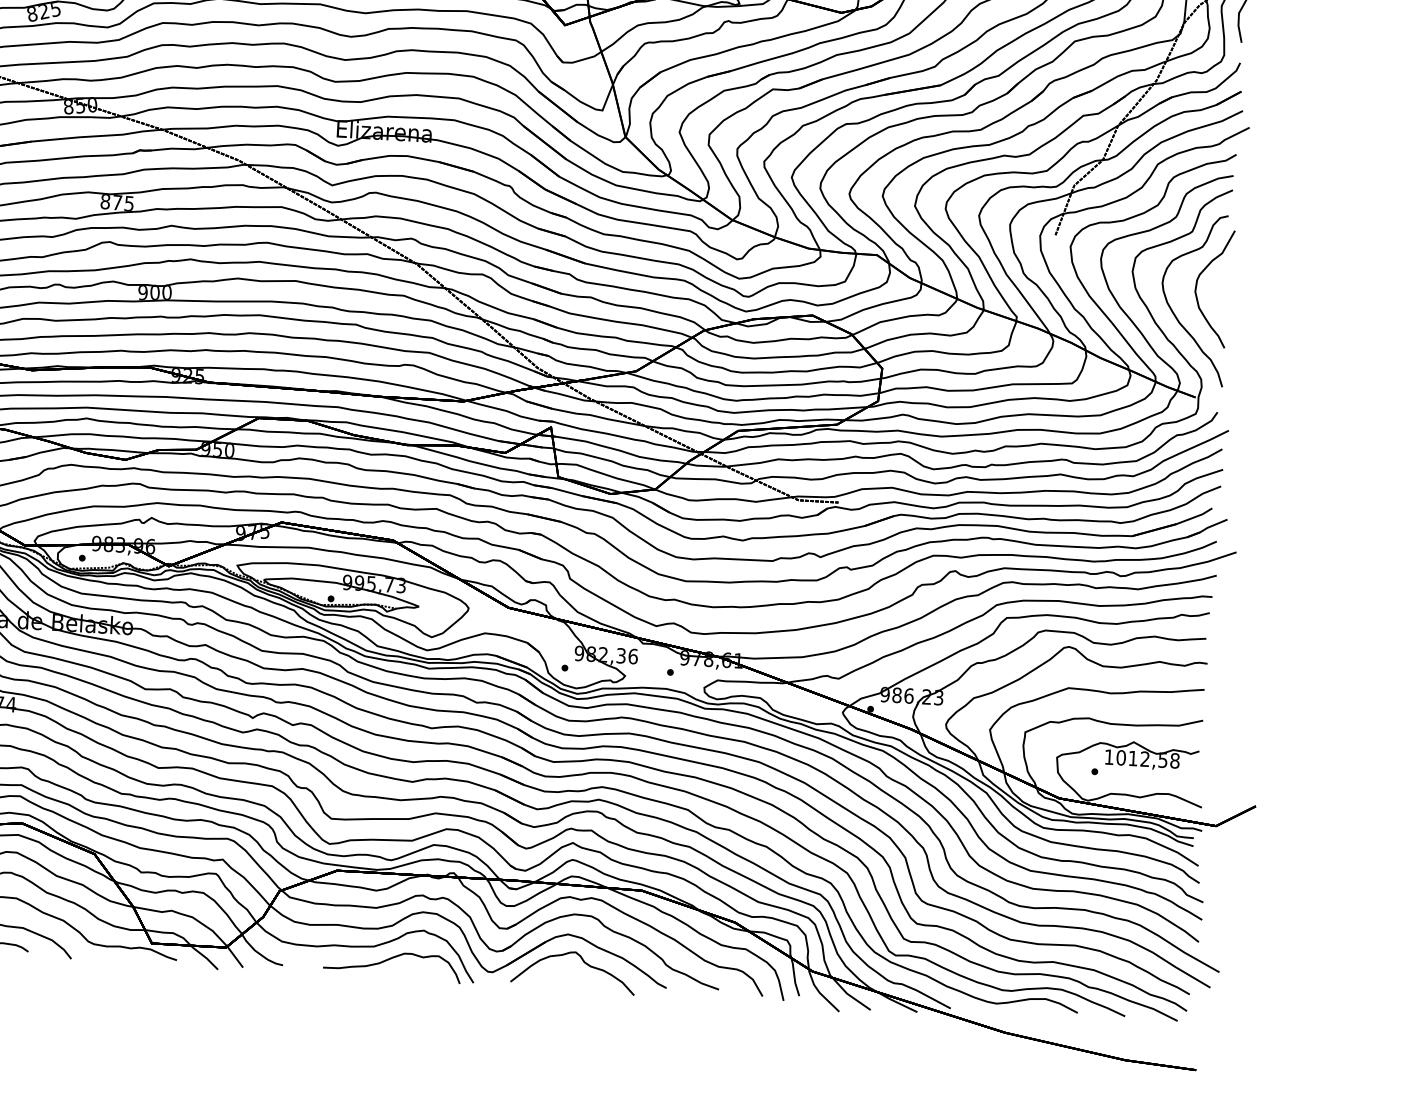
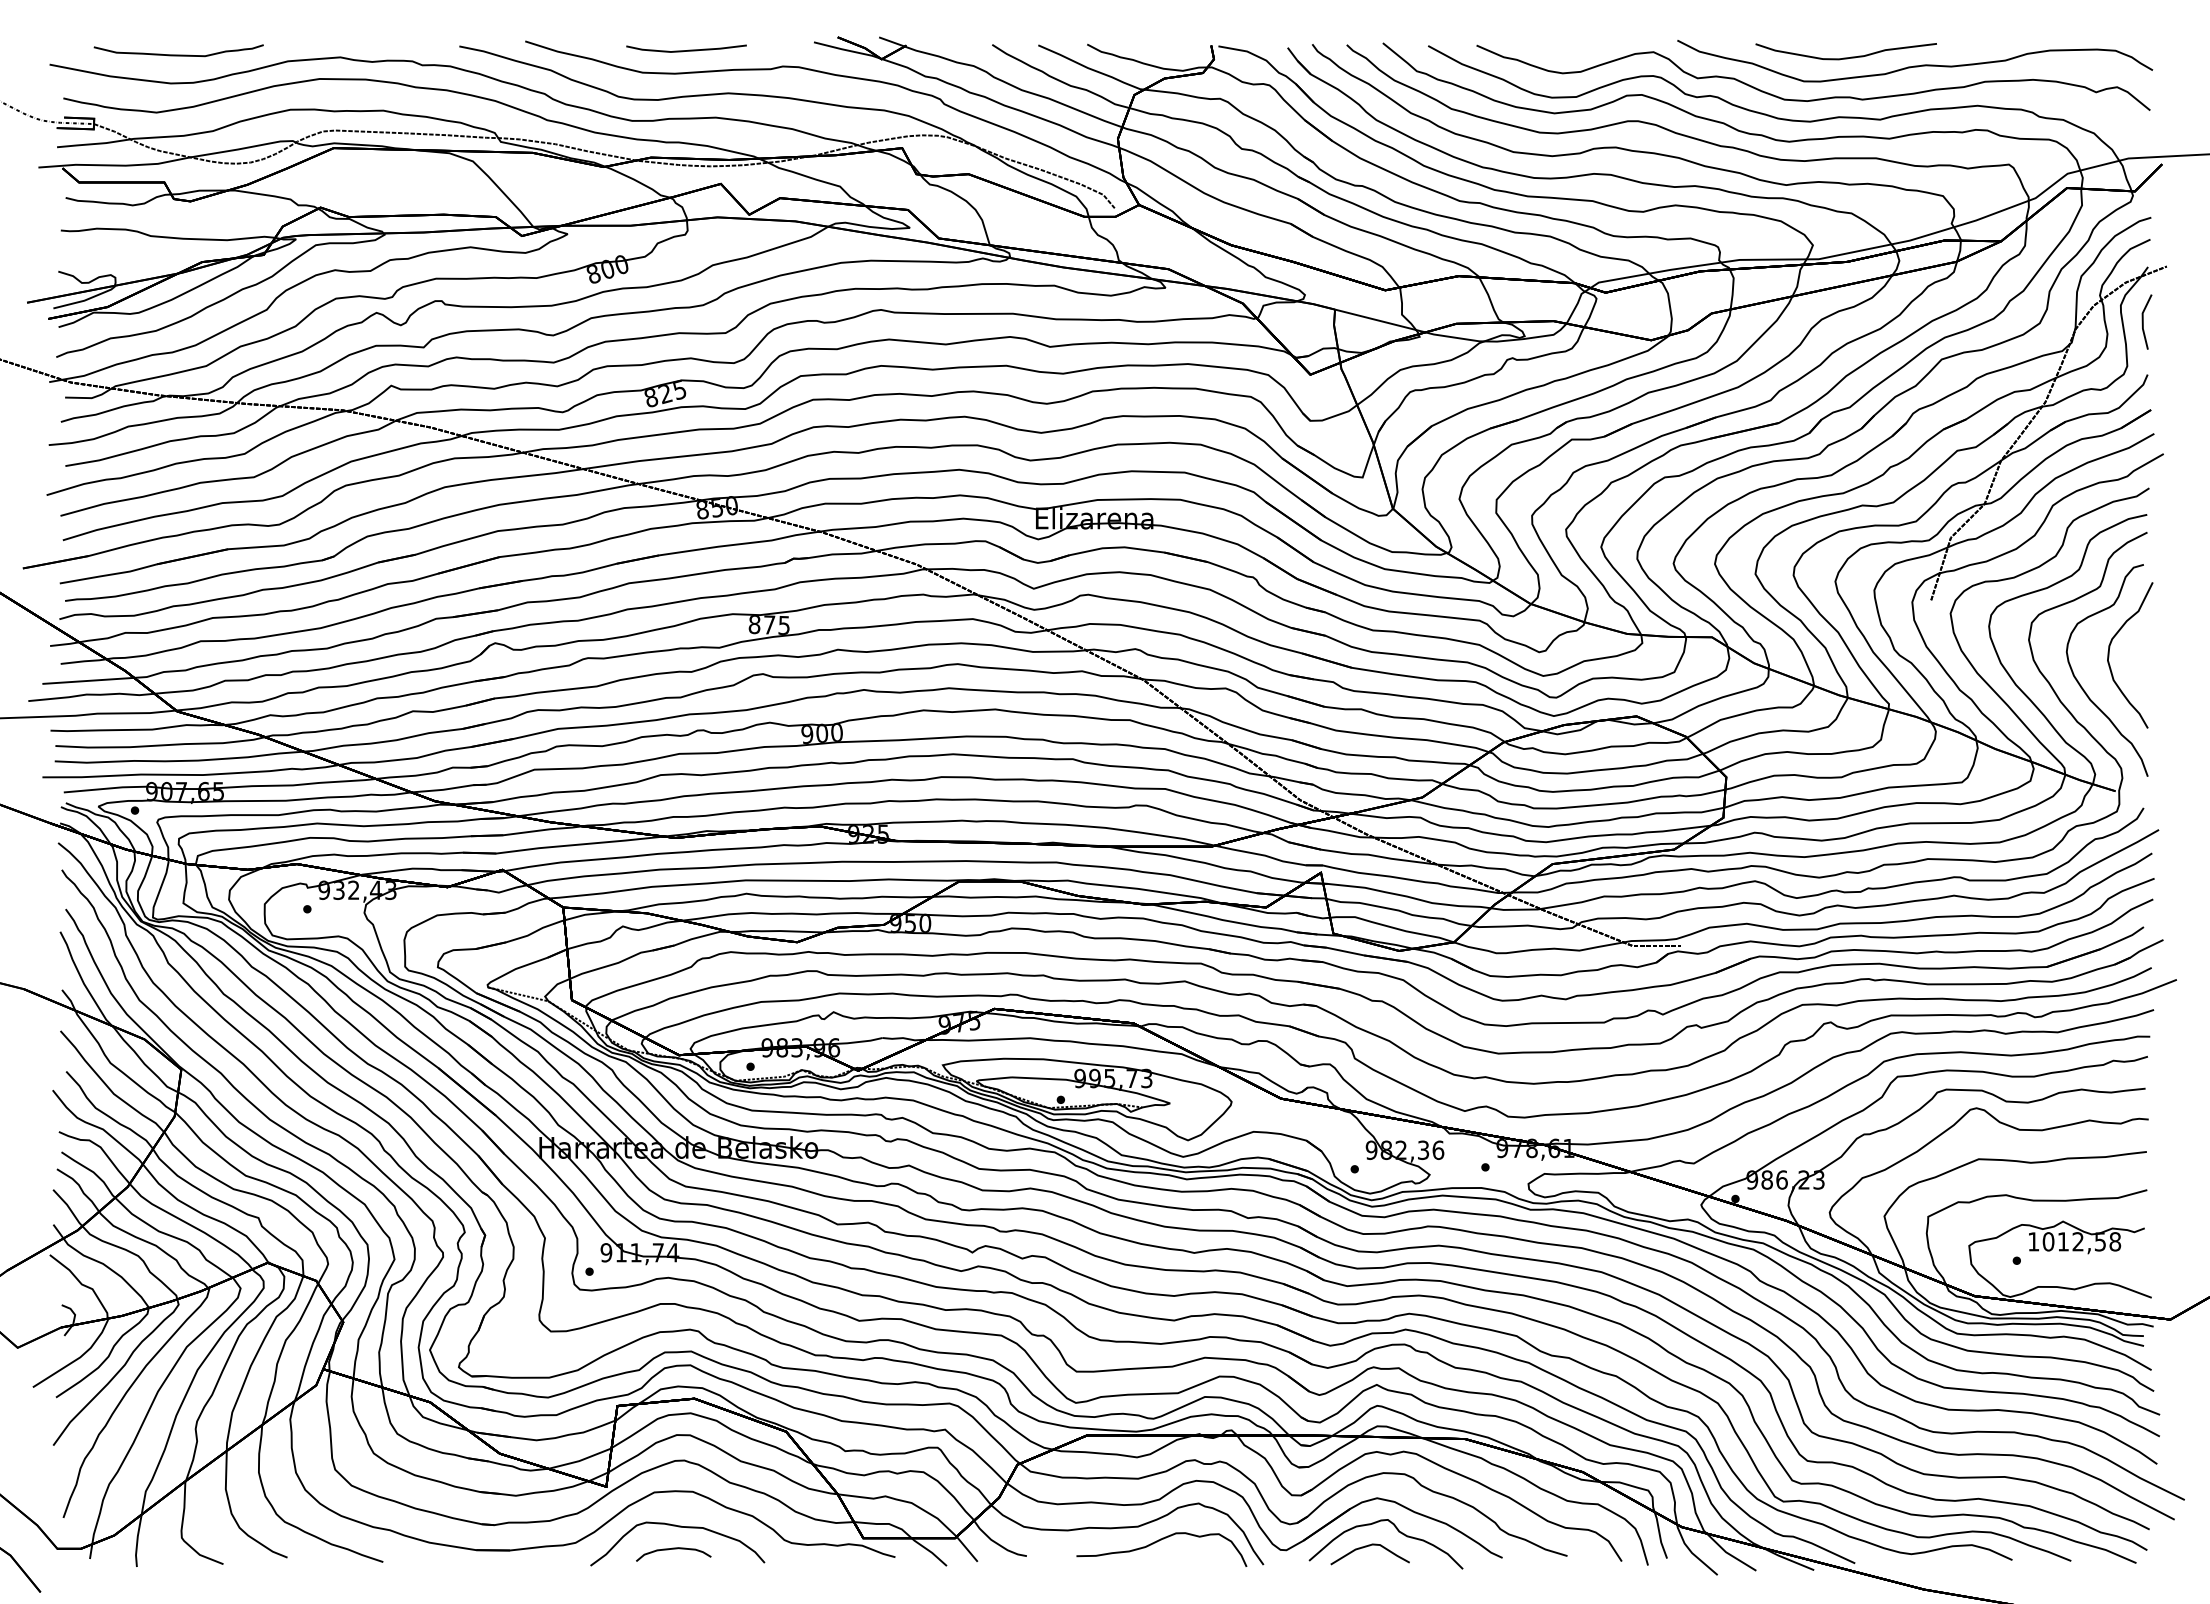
curve: (557, 973) -> (1366, 1547), added

